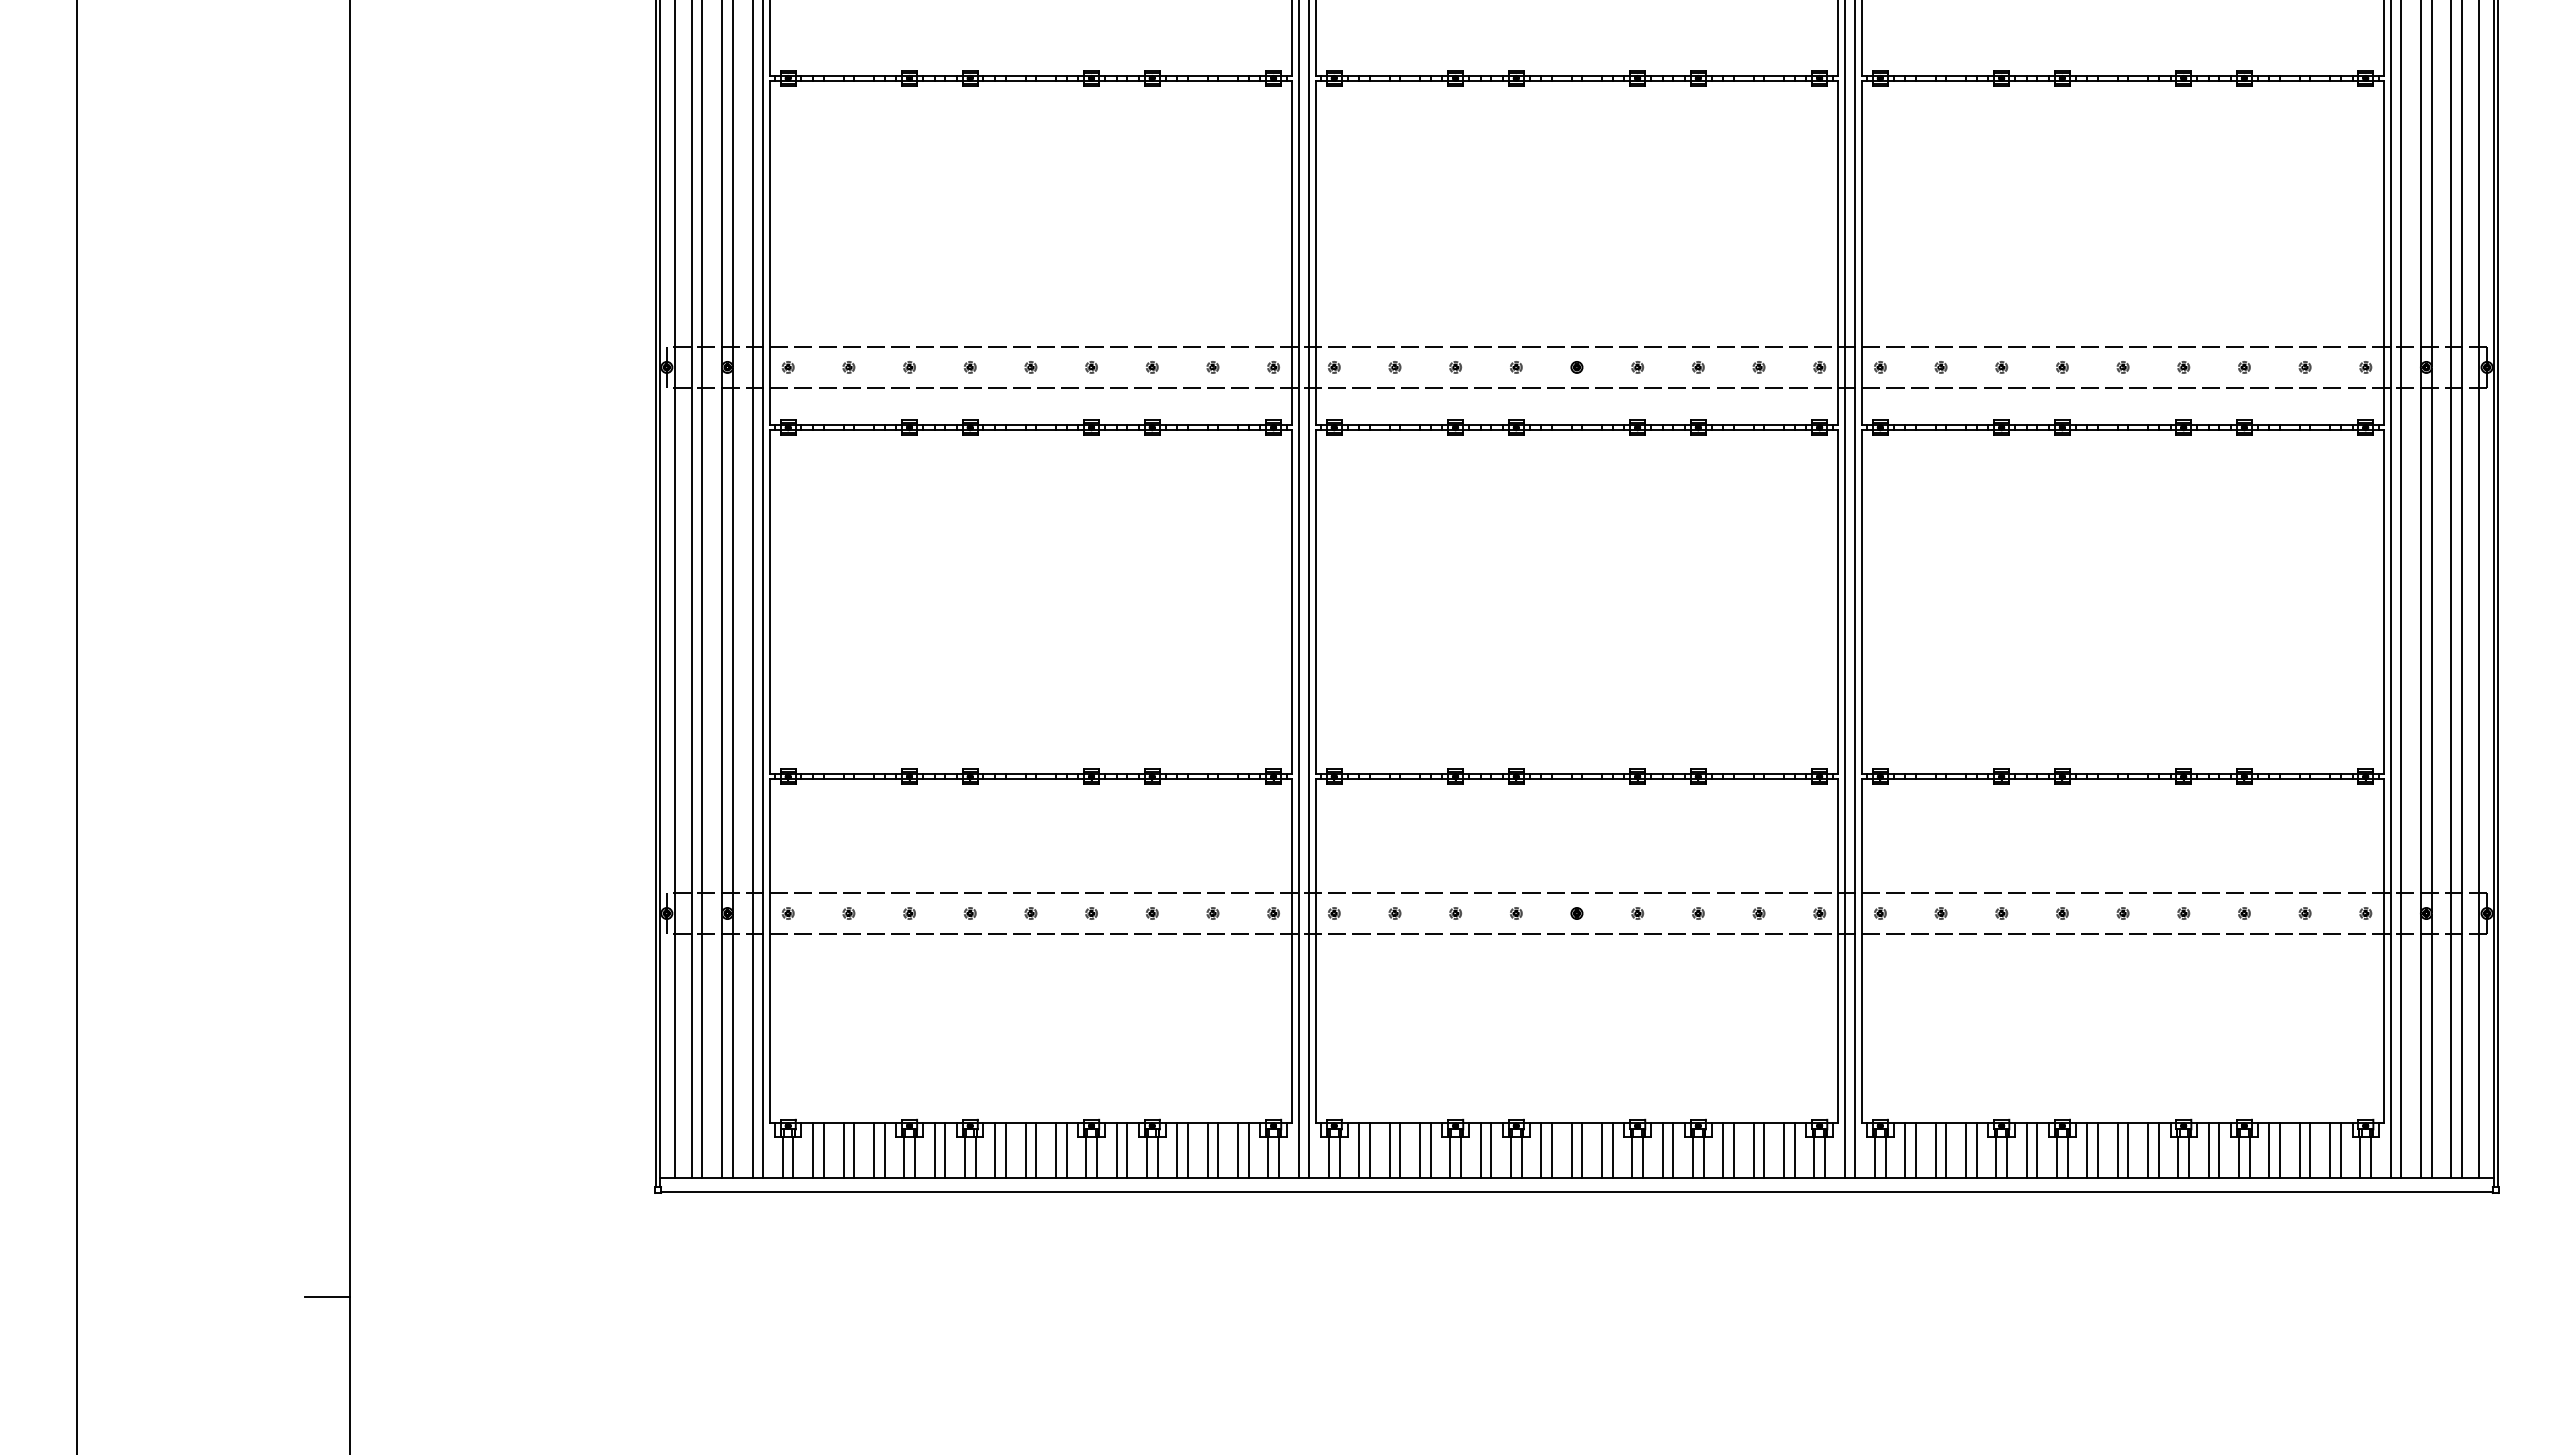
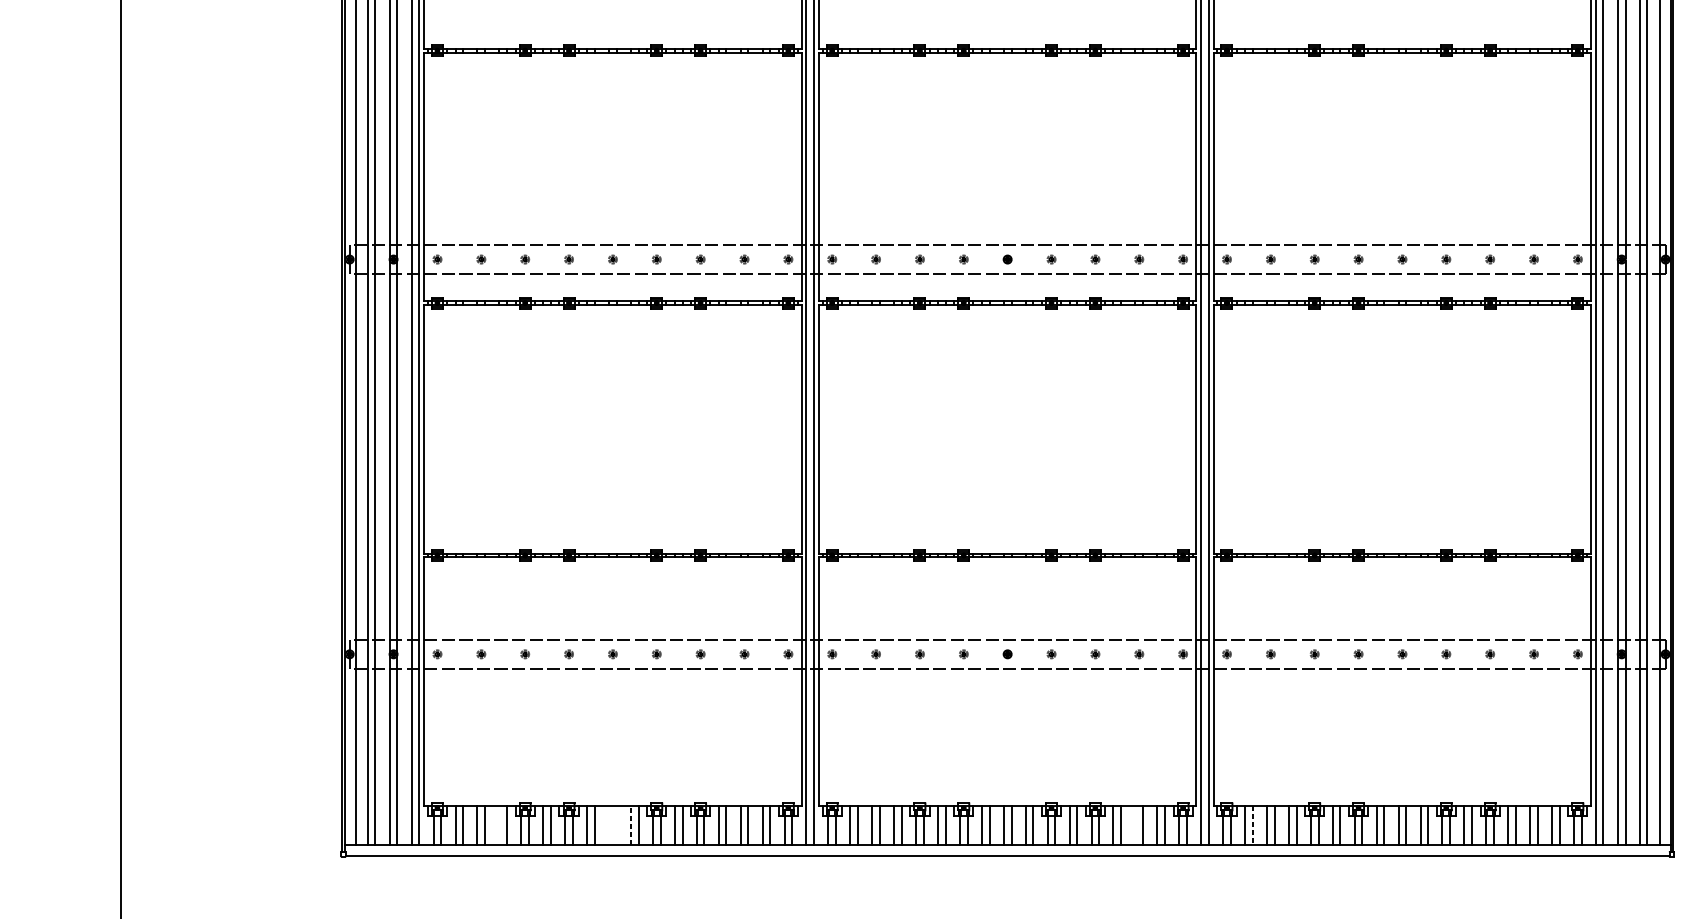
line: (873, 1150) -> (499, 825), removed
line: (1025, 1150) -> (609, 825), removed
line: (1036, 1150) -> (616, 825), removed
line: (1055, 1150) -> (630, 825), solid -> dashed
line: (1753, 1150) -> (1135, 825), removed
line: (1915, 1151) -> (1252, 826), solid -> dashed

